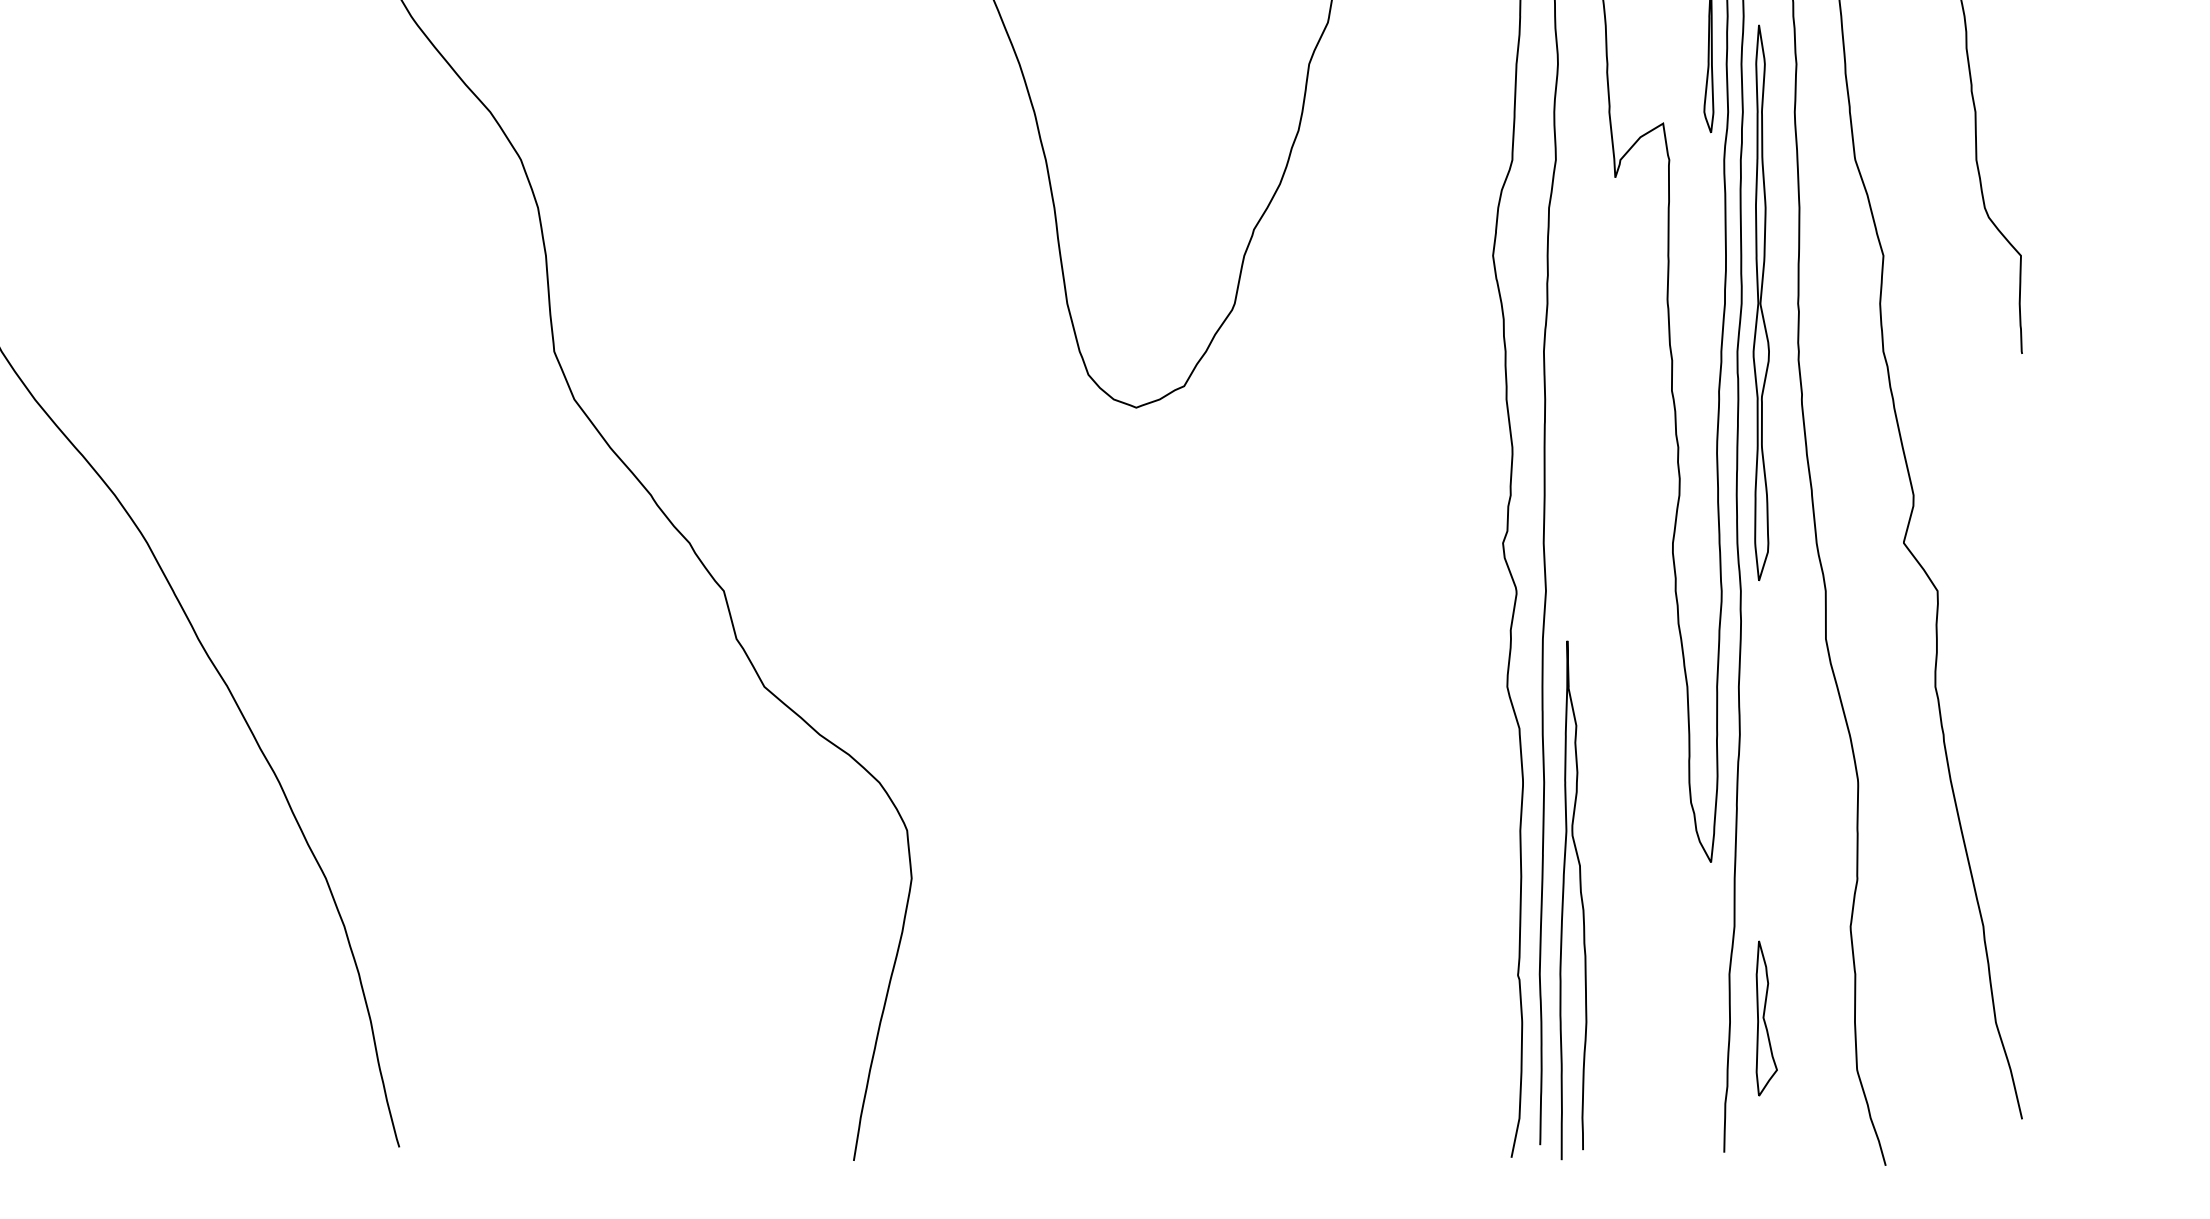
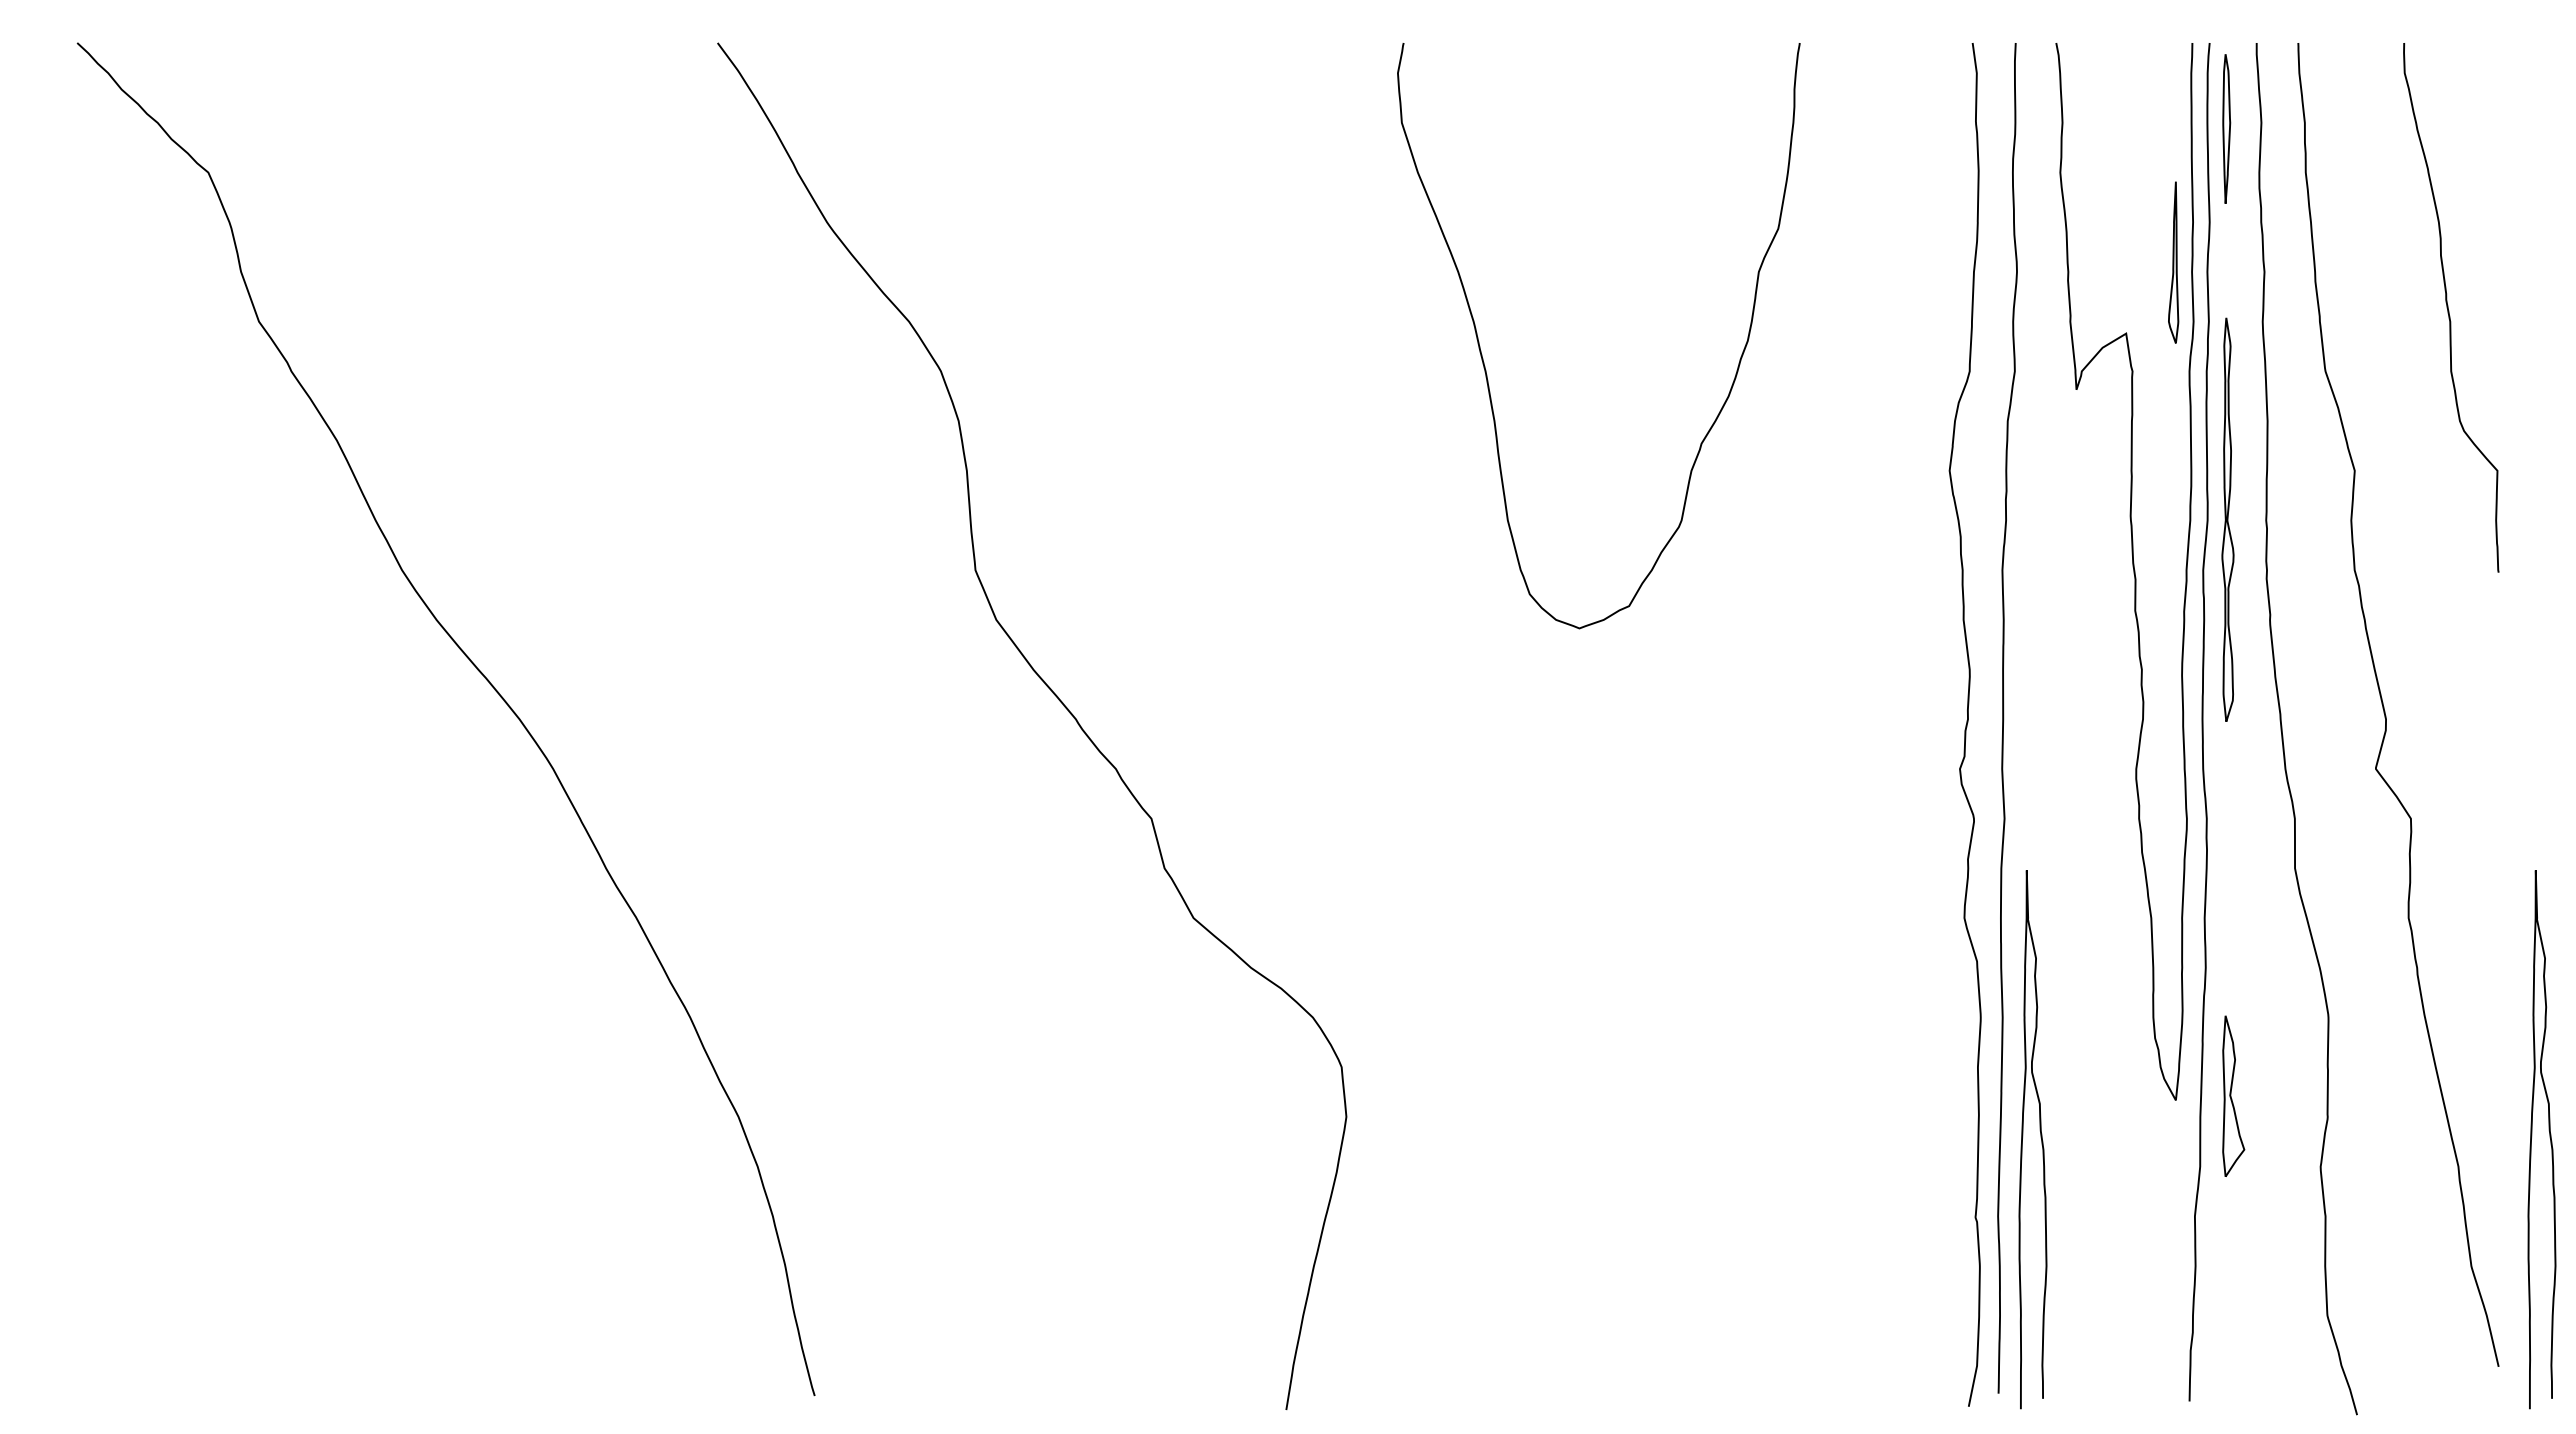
part: (1760, 302) -> (2227, 519), size x0.7
curve: (2071, 898) -> (2549, 1137), added
part: (1766, 1017) -> (2233, 1095), moved

